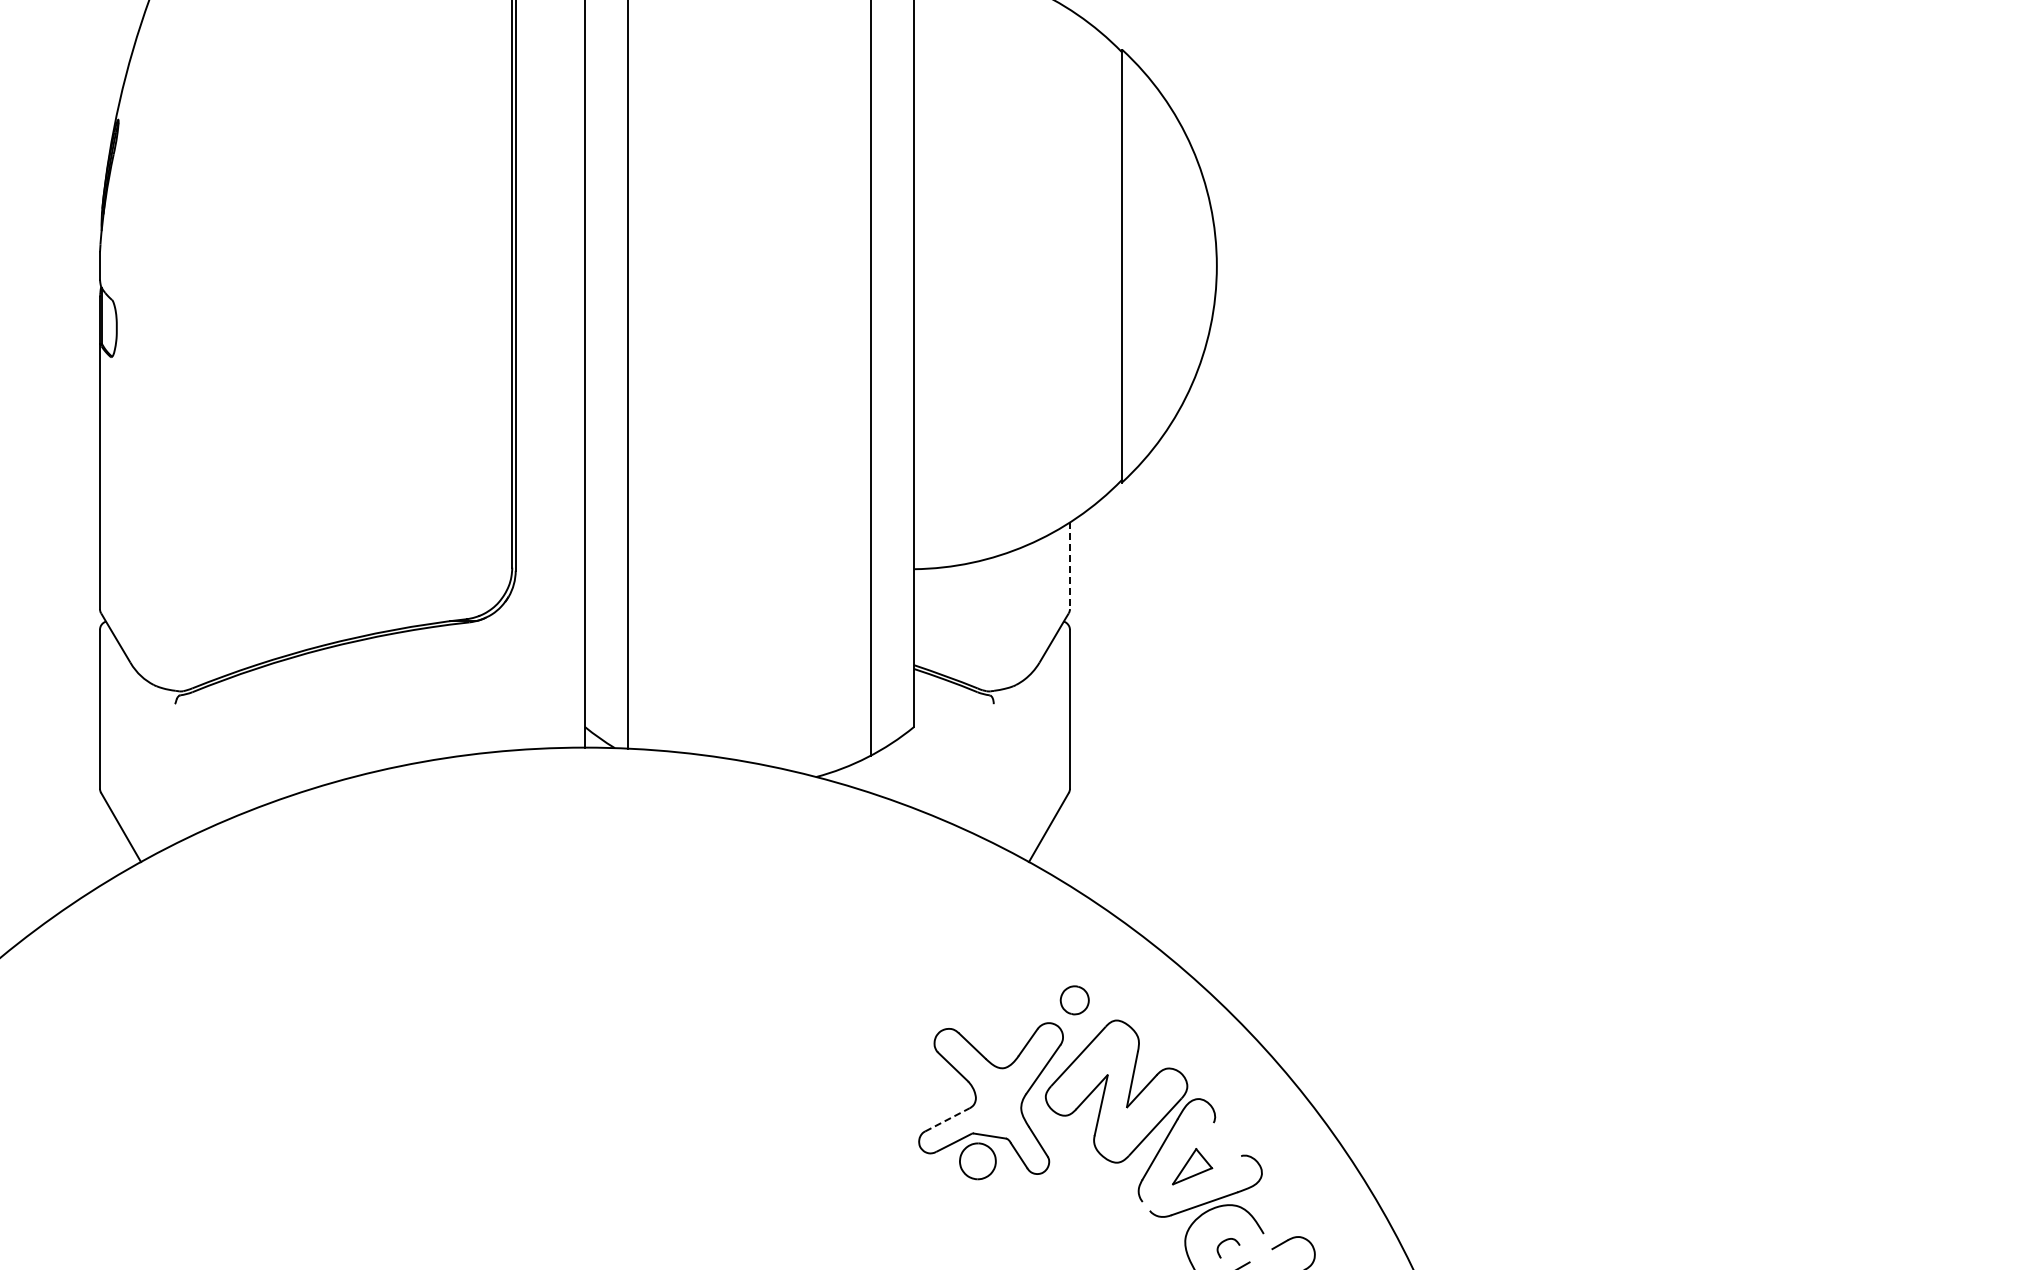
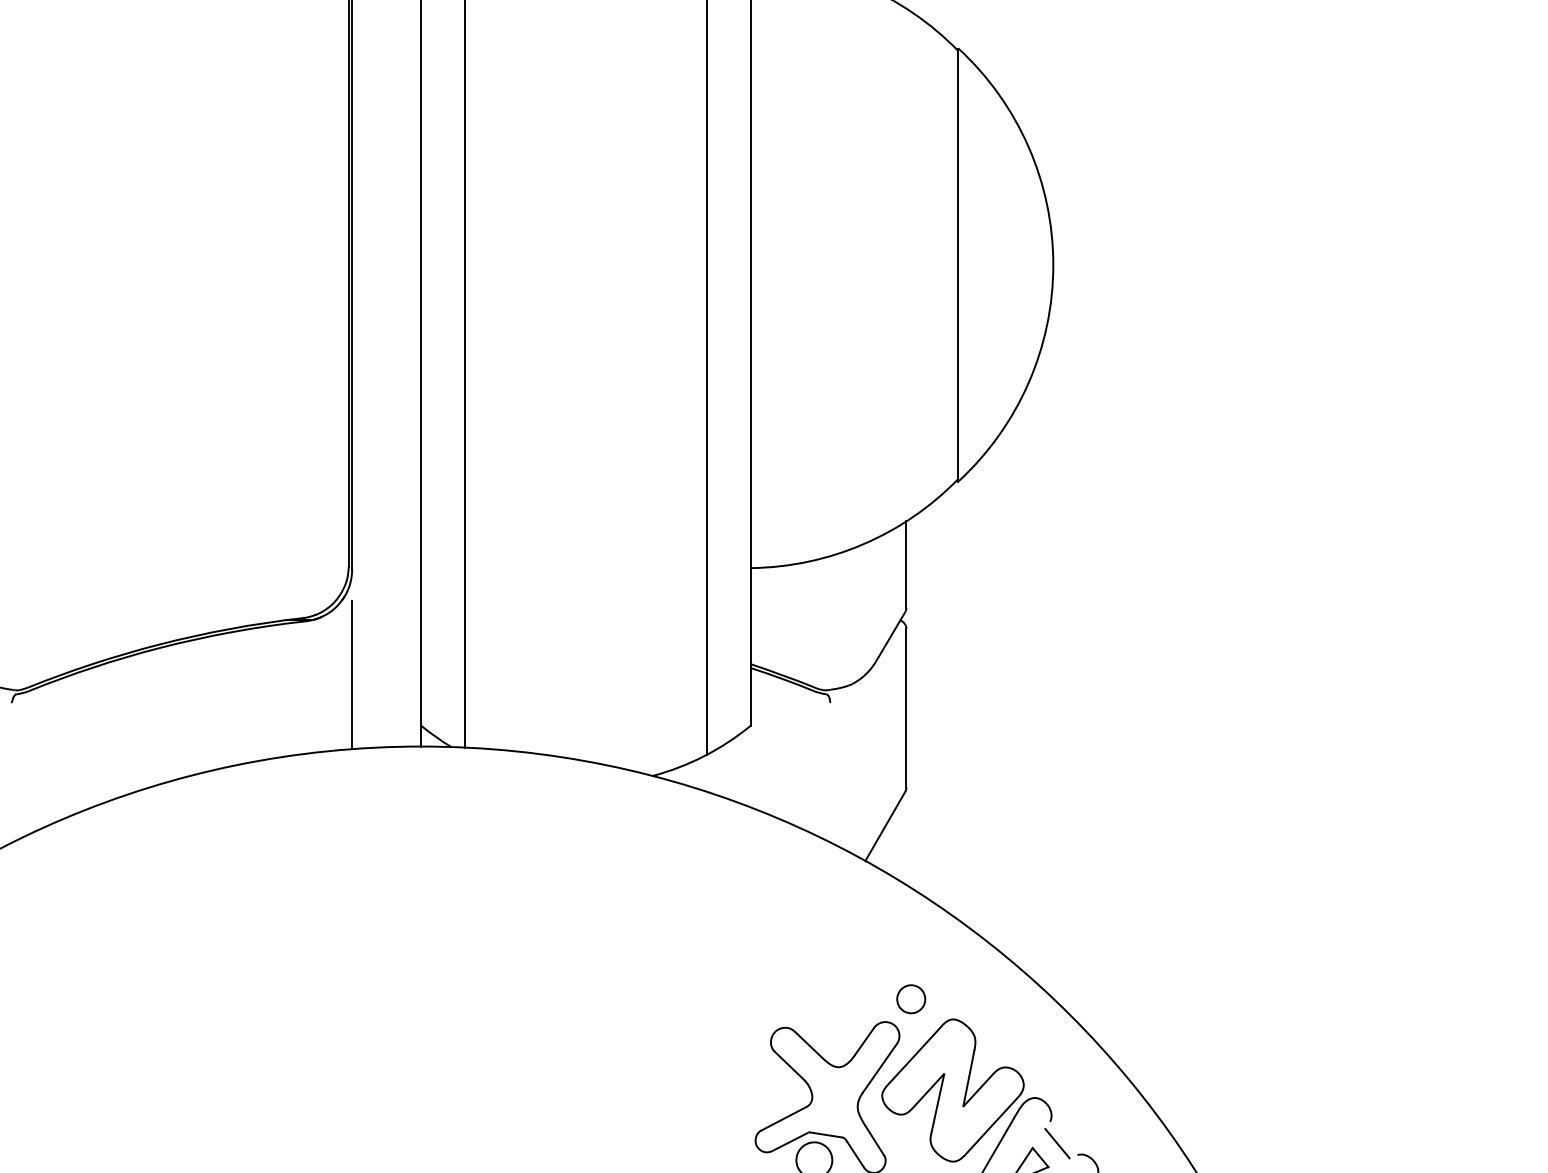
line: (1069, 566) -> (905, 565), dashed -> solid
line: (515, 675) -> (351, 674), added
line: (947, 1119) -> (783, 1118), dashed -> solid
line: (1220, 1144) -> (1056, 1143), added

